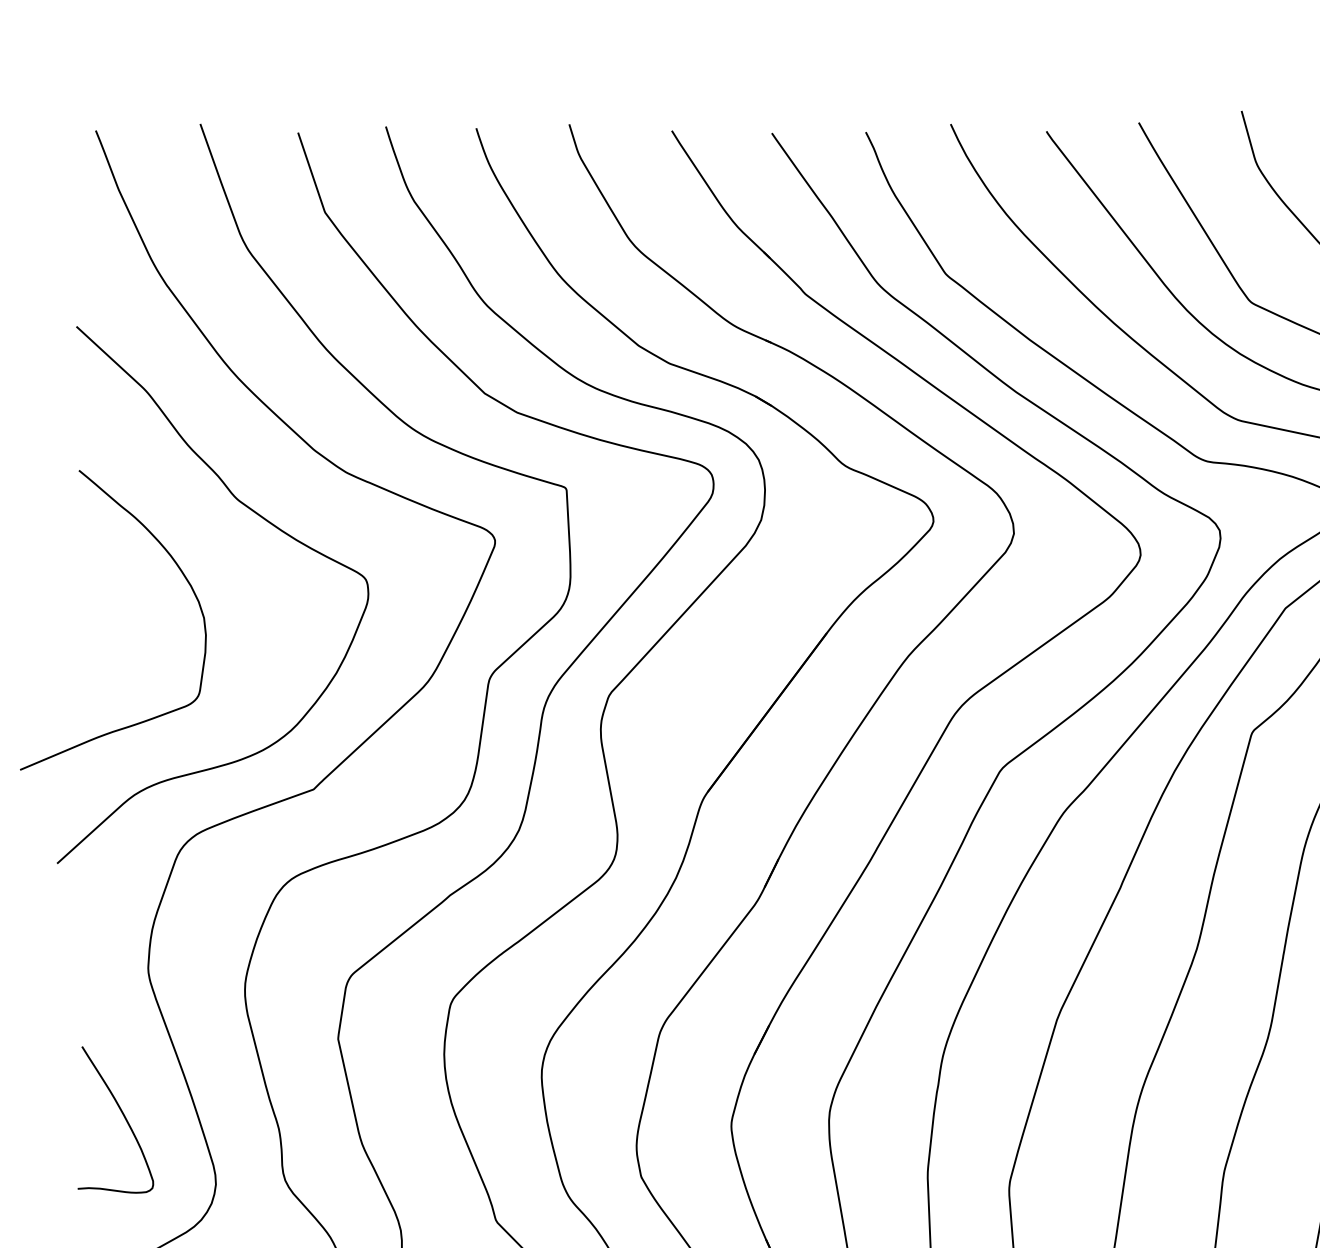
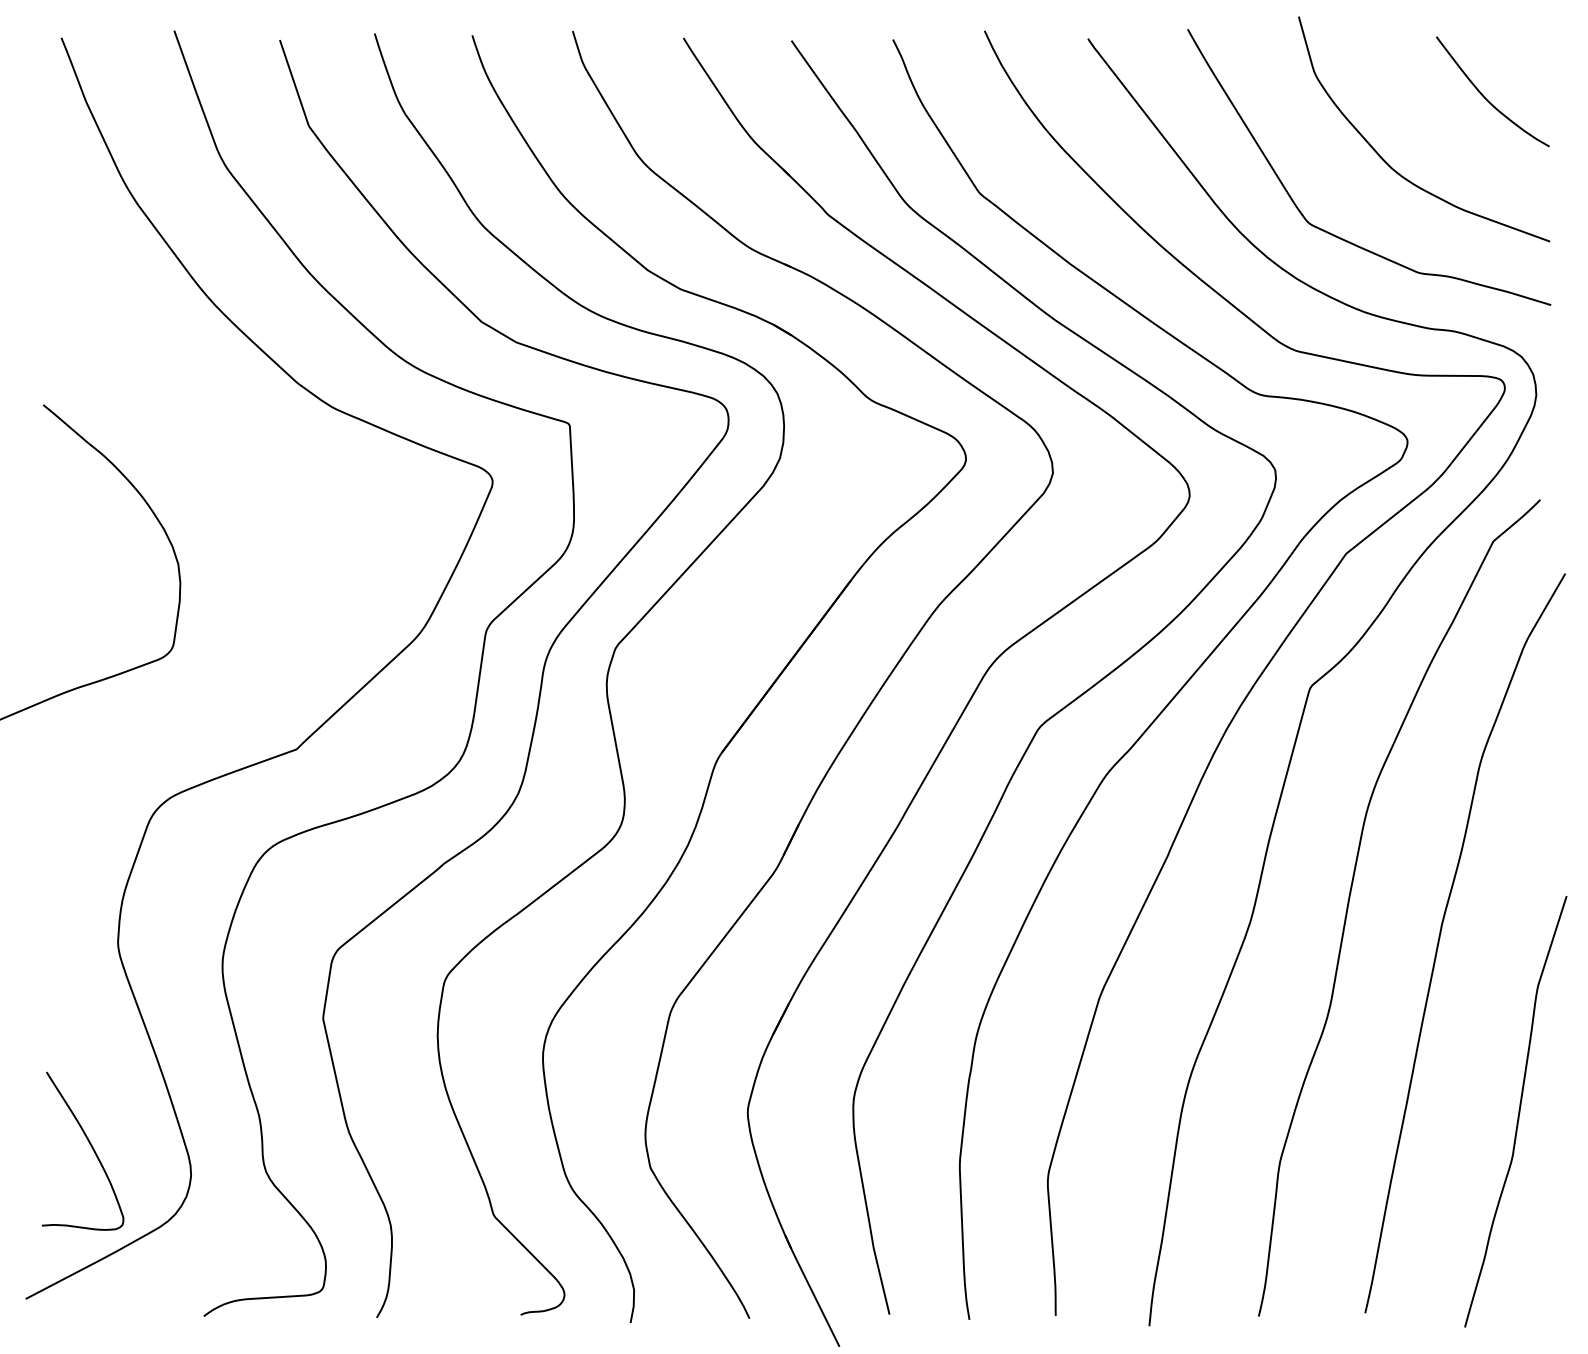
curve: (264, 520) -> (243, 458), removed
curve: (122, 1115) -> (90, 1146), moved

